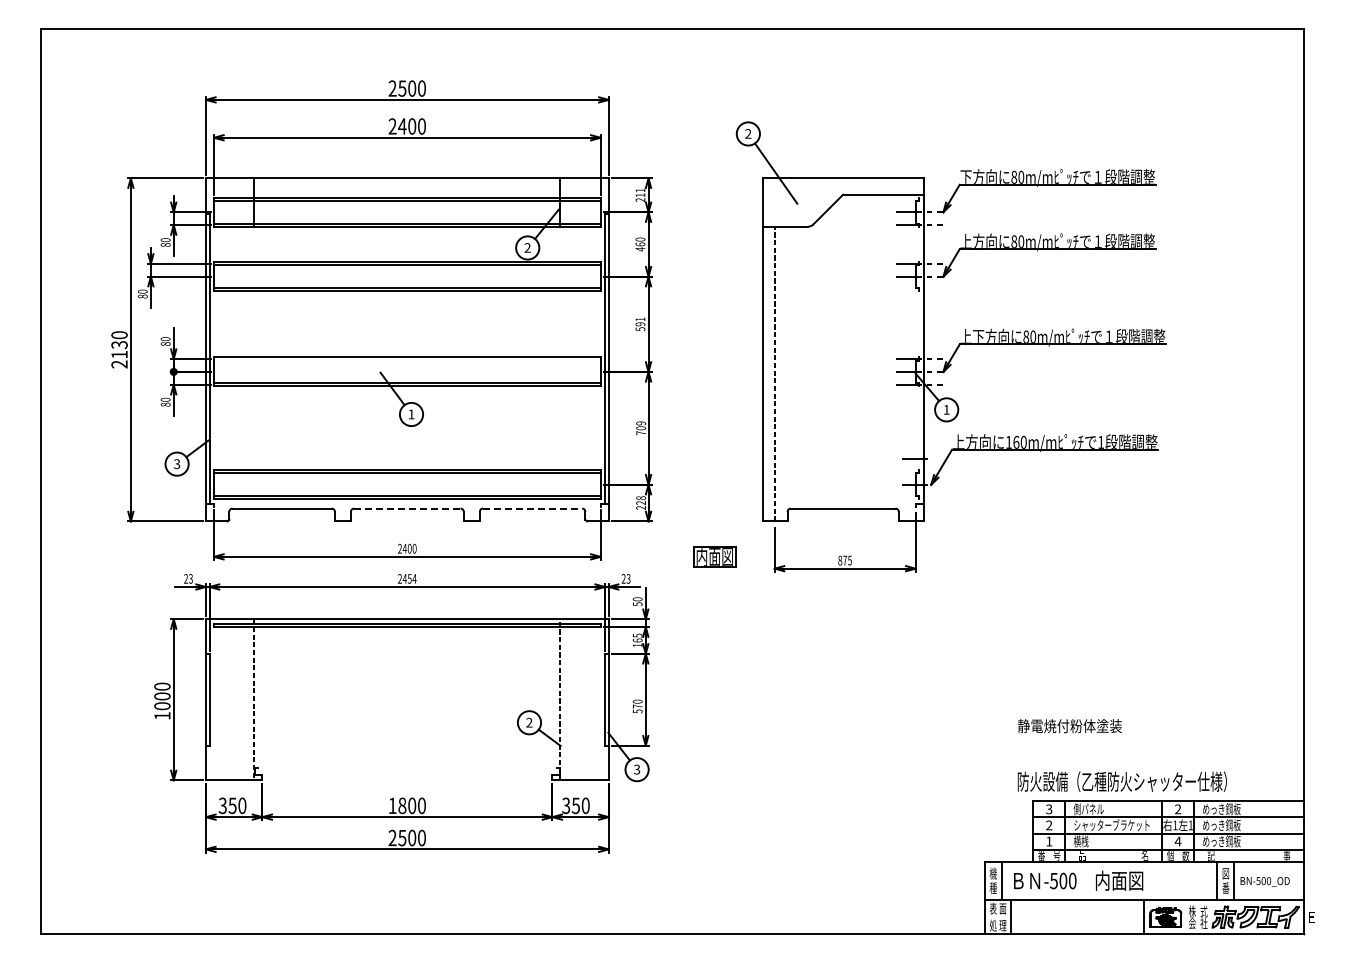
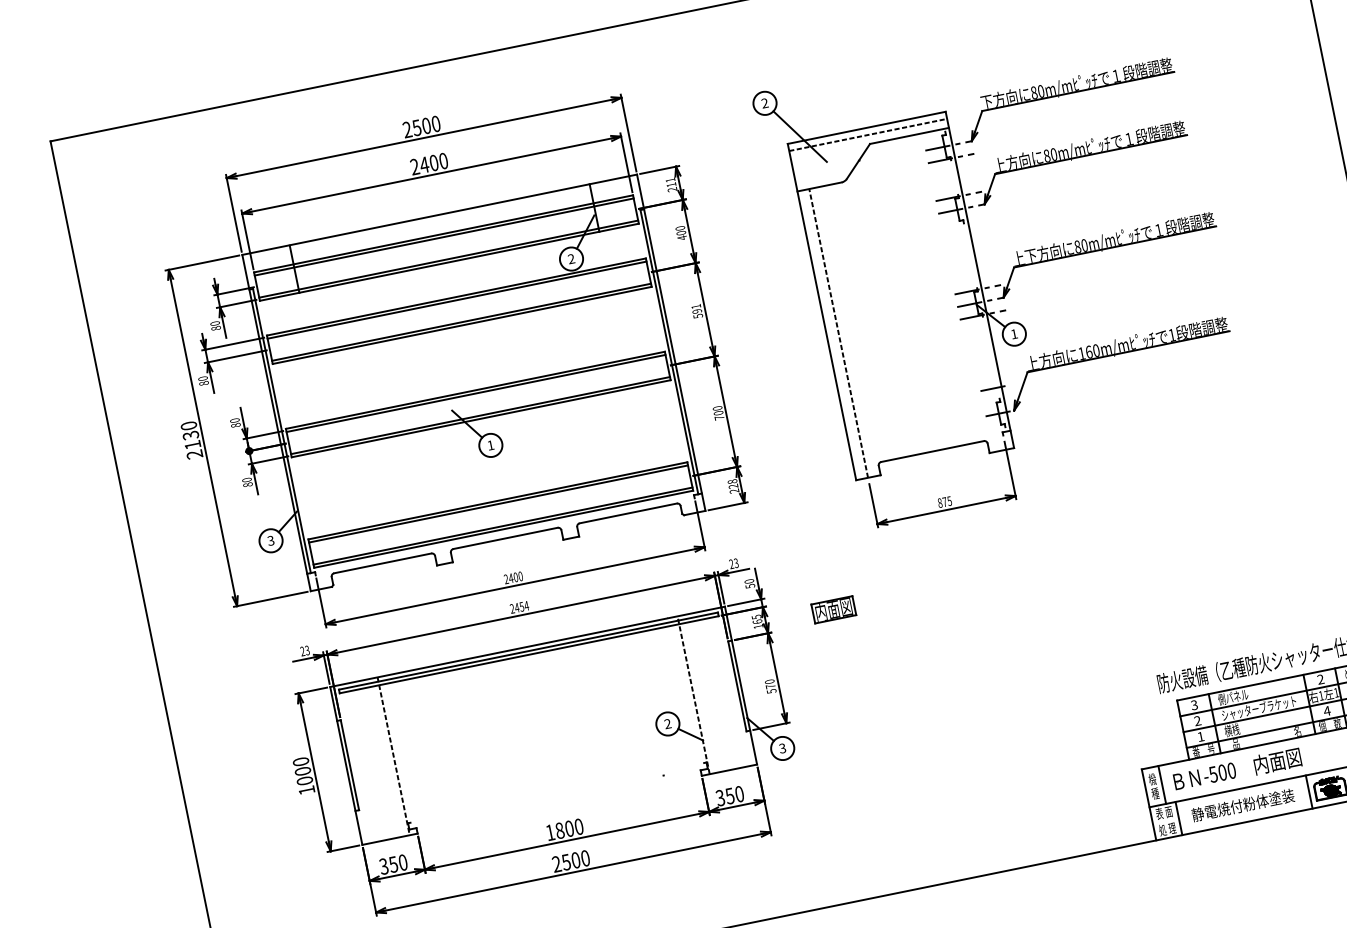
line: (842, 185) -> (867, 135), added
text: (640, 244) -> (681, 233), 460 -> 400
line: (407, 360) -> (476, 393), added
text: (640, 423) -> (717, 408), 709 -> 700
line: (407, 508) -> (505, 538), dashed -> solid
line: (532, 508) -> (628, 513), dashed -> solid
part: (714, 556) -> (833, 609), moved
text: (1069, 726) -> (1242, 805), moved

